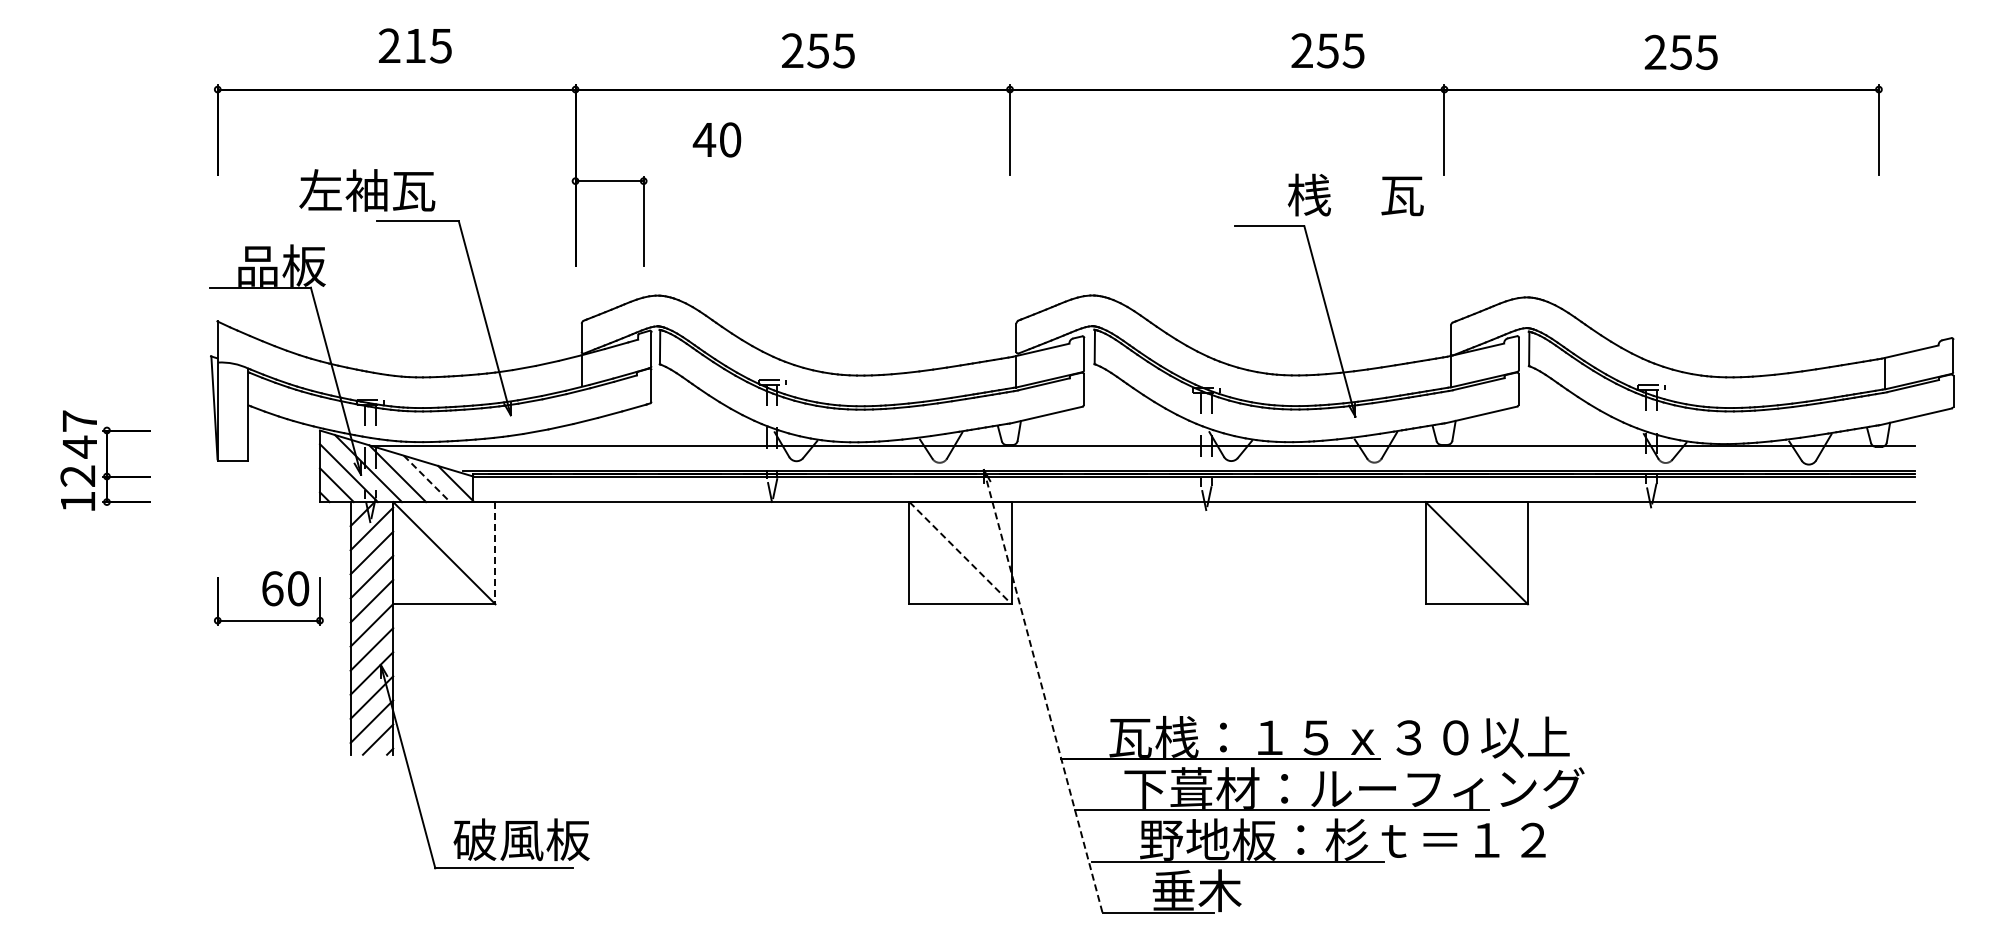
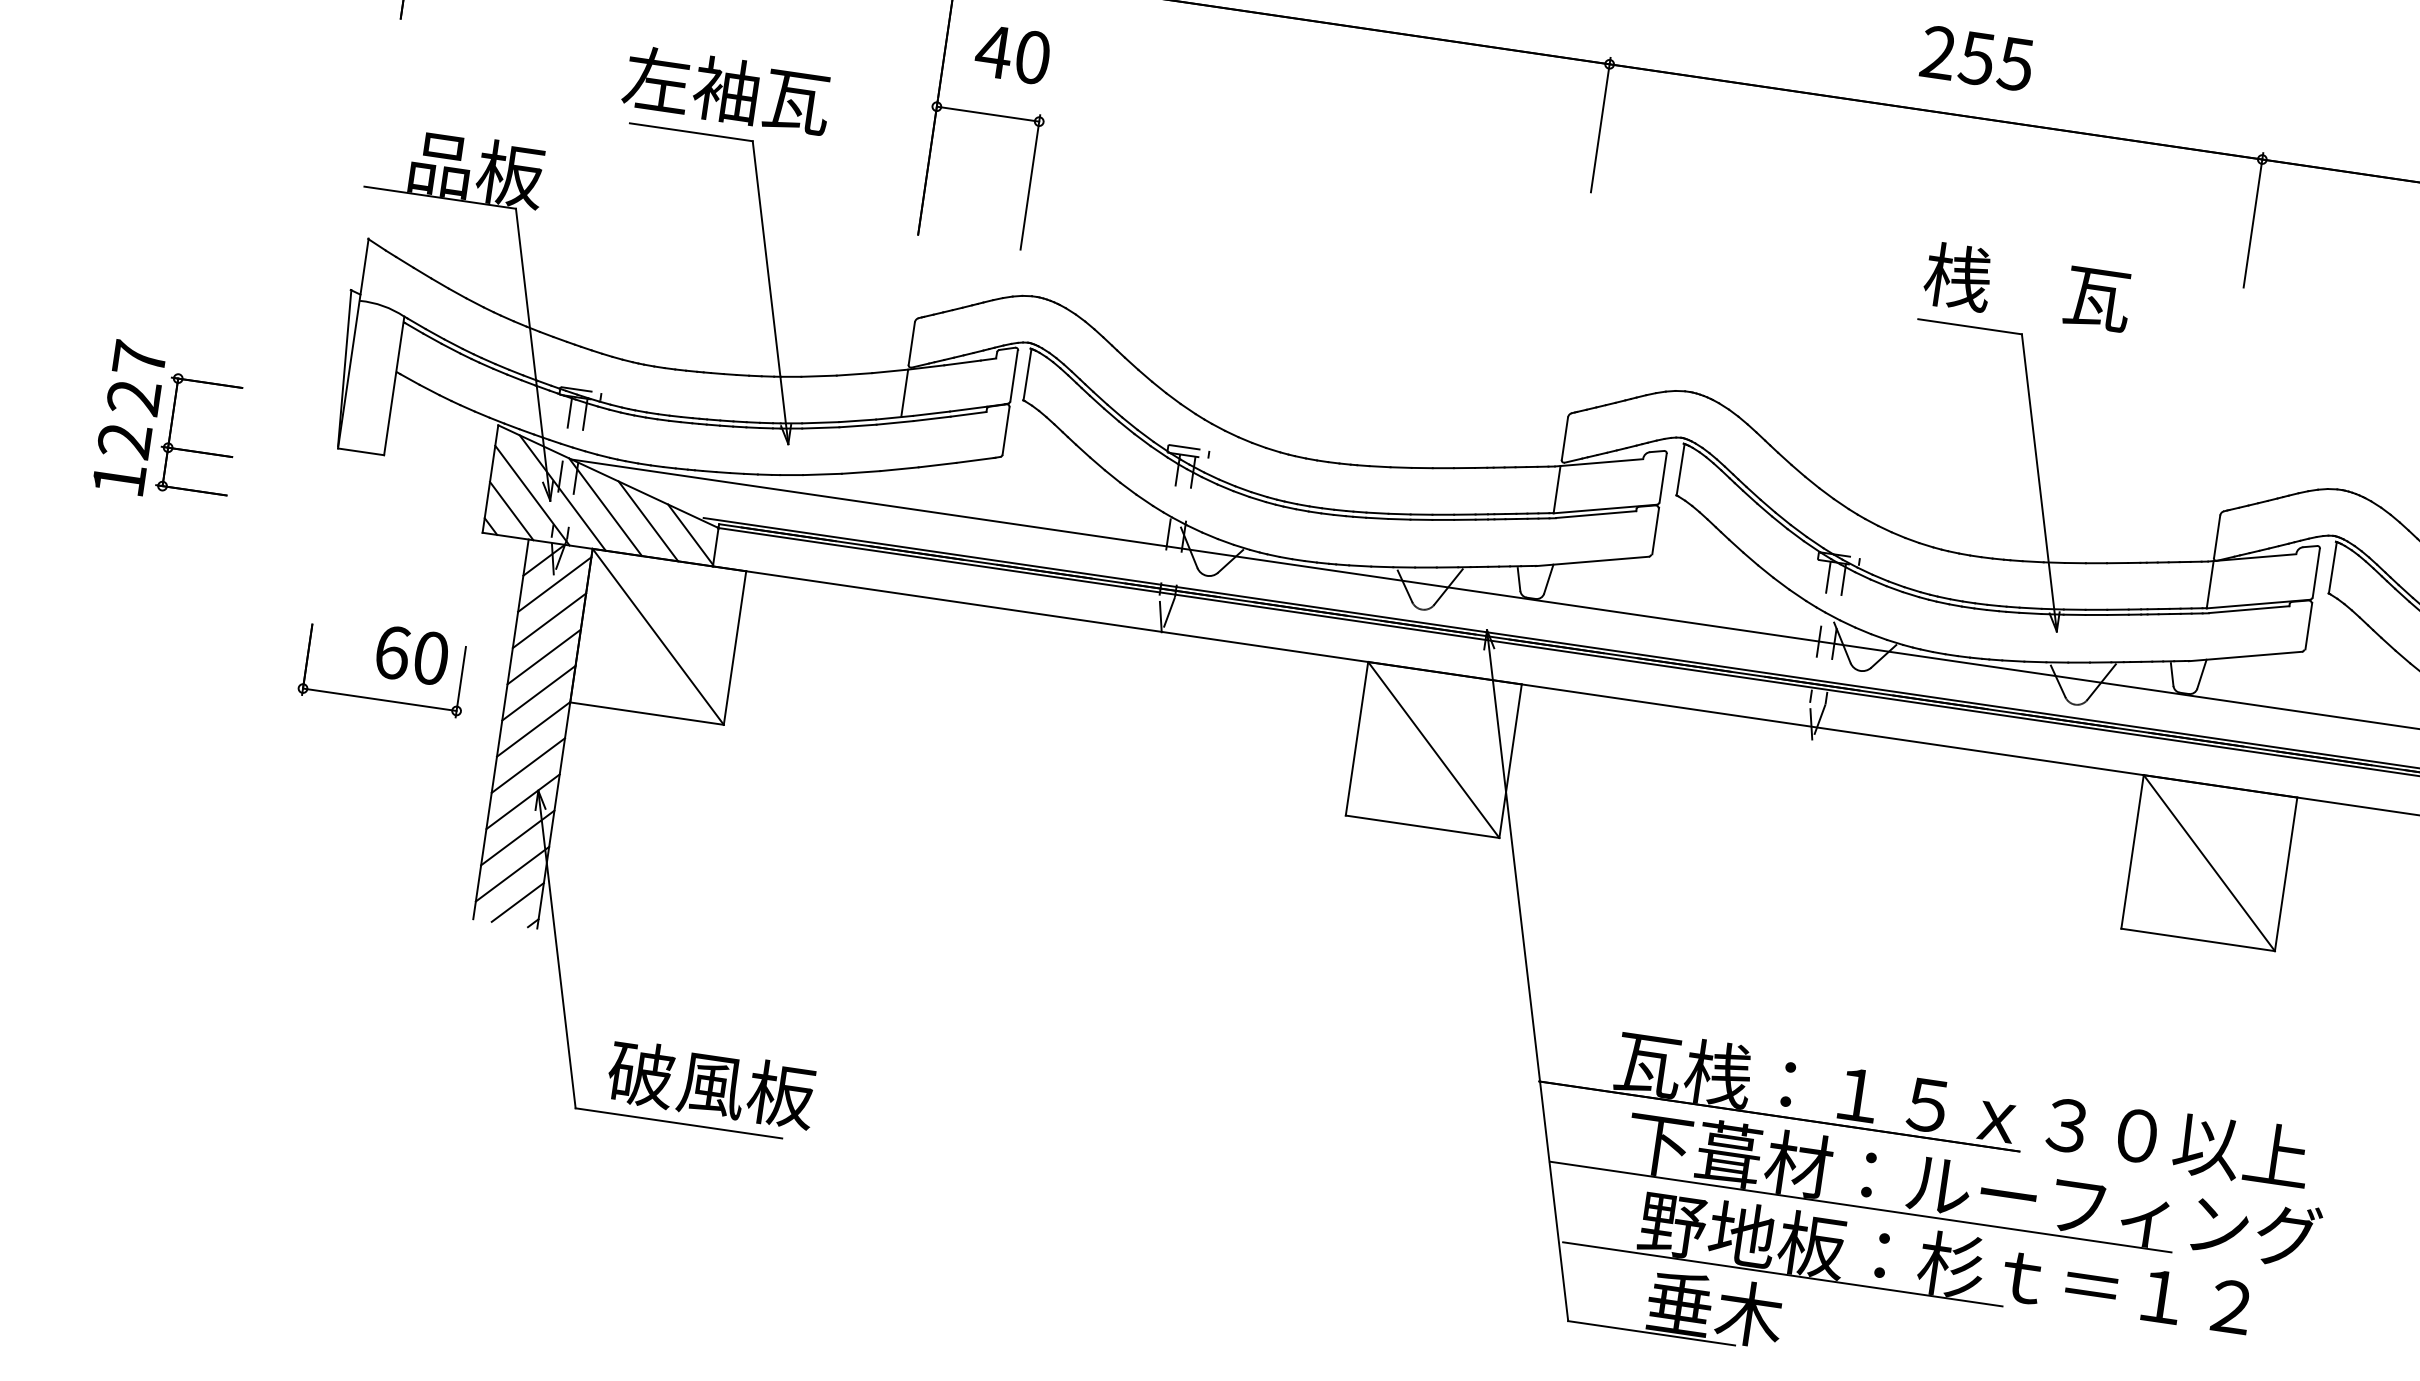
text: (1327, 50) -> (1976, 57), moved
text: (716, 139) -> (1012, 53), moved
text: (367, 190) -> (727, 90), moved
text: (1355, 194) -> (2027, 286), moved
text: (79, 446) -> (133, 396), 47 -> 27
line: (426, 478) -> (647, 520), dashed -> solid
line: (495, 553) -> (735, 648), dashed -> solid
line: (960, 553) -> (1433, 750), dashed -> solid
line: (1043, 691) -> (1528, 975), dashed -> solid

